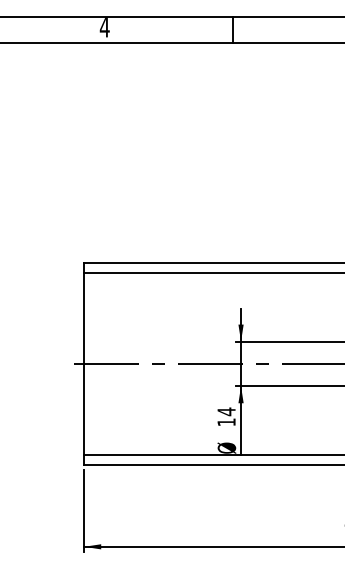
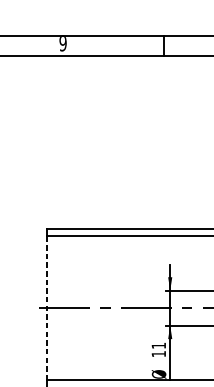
text: (104, 27) -> (62, 43), 4 -> 9
line: (84, 364) -> (47, 308), solid -> dashed
text: (226, 411) -> (158, 345), 14 -> 11

